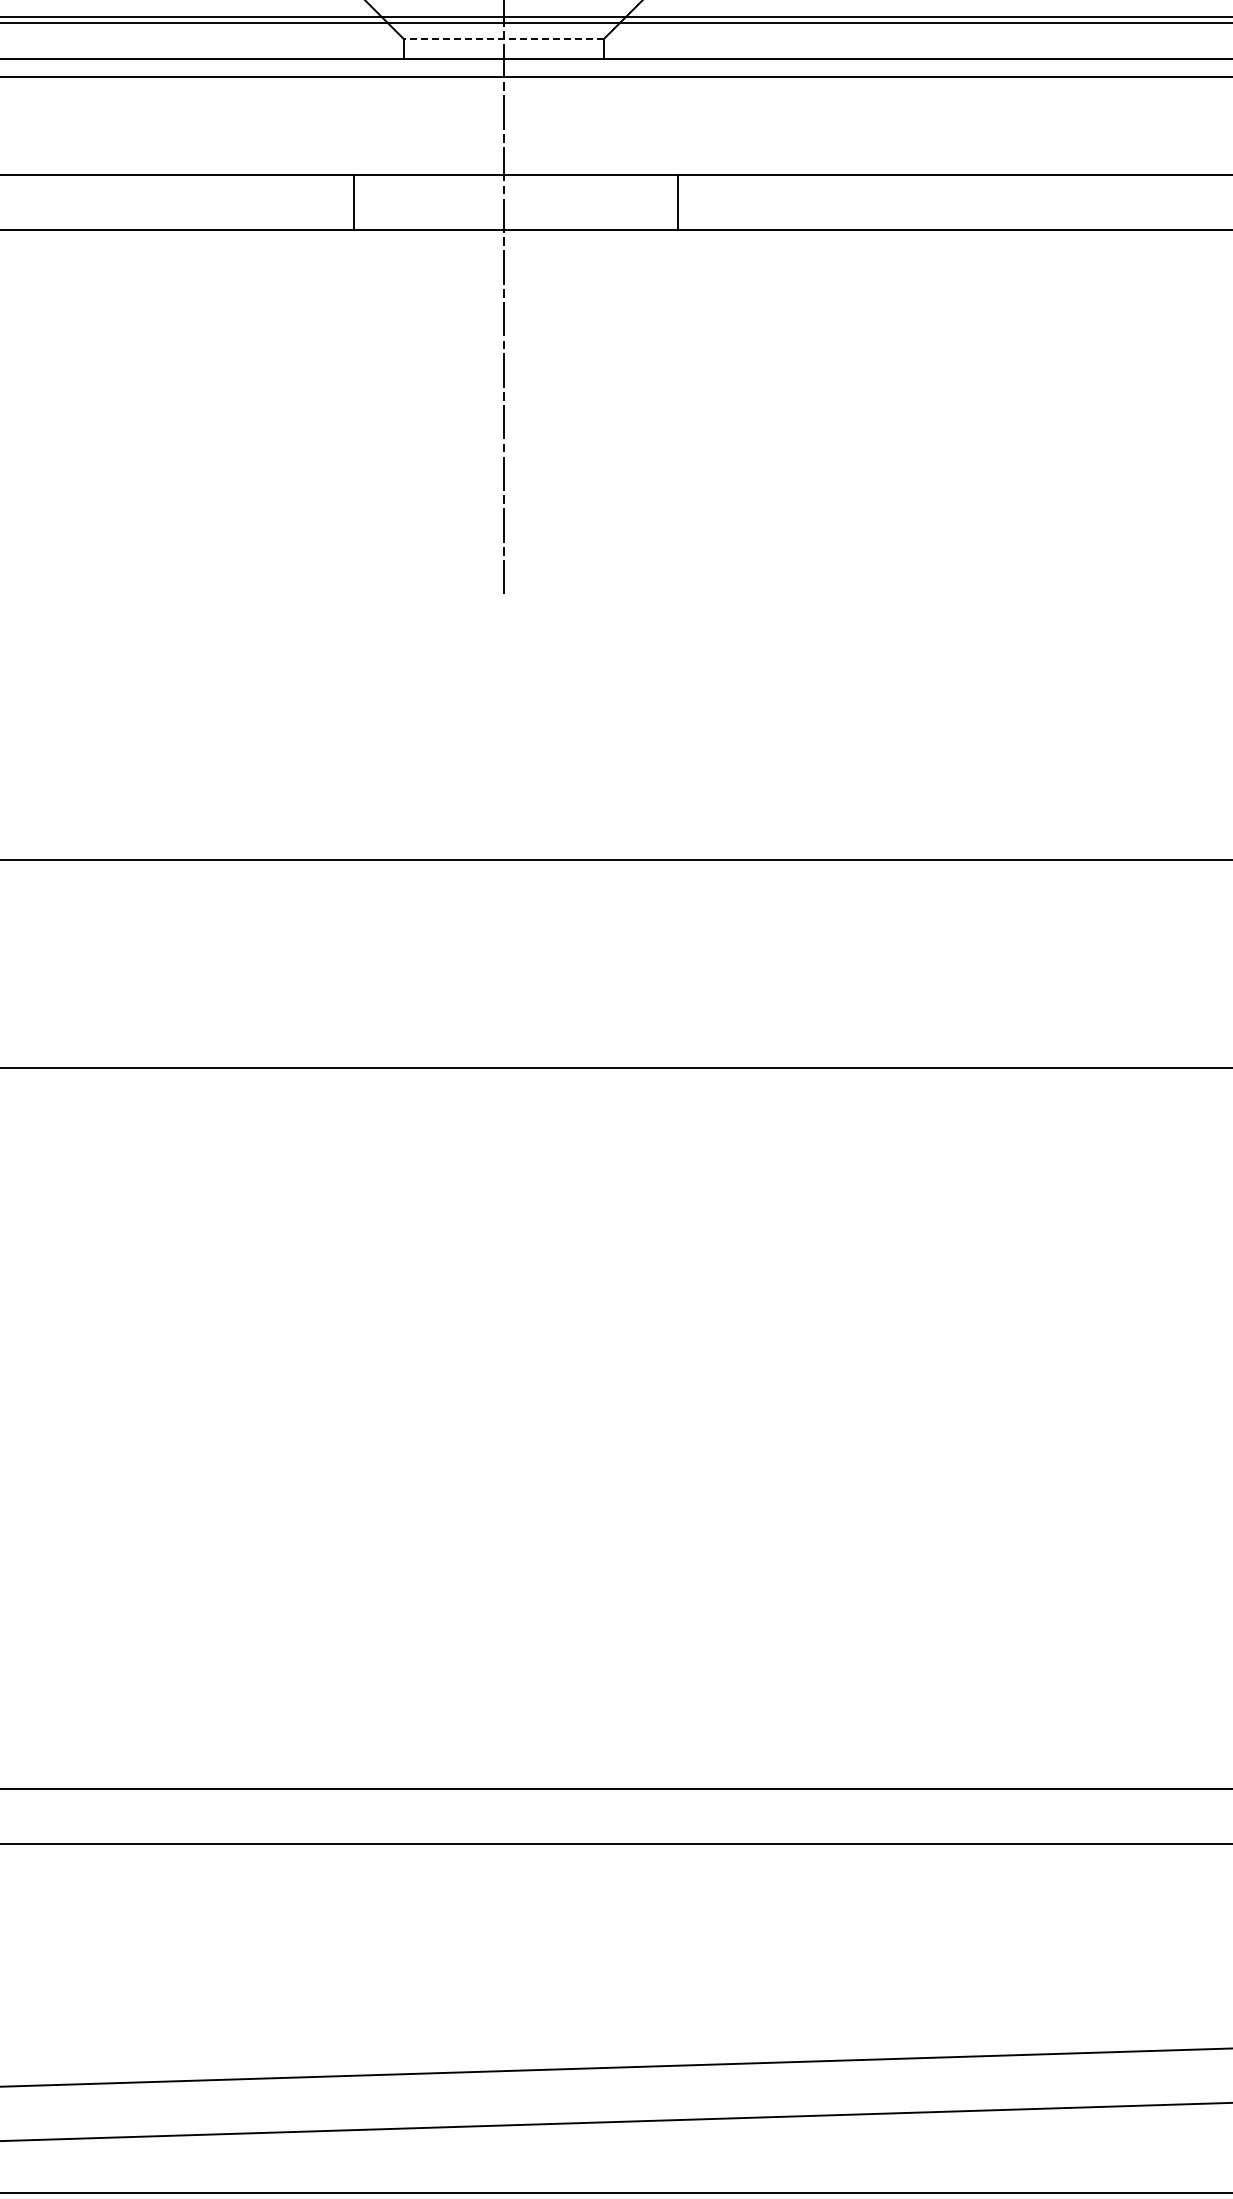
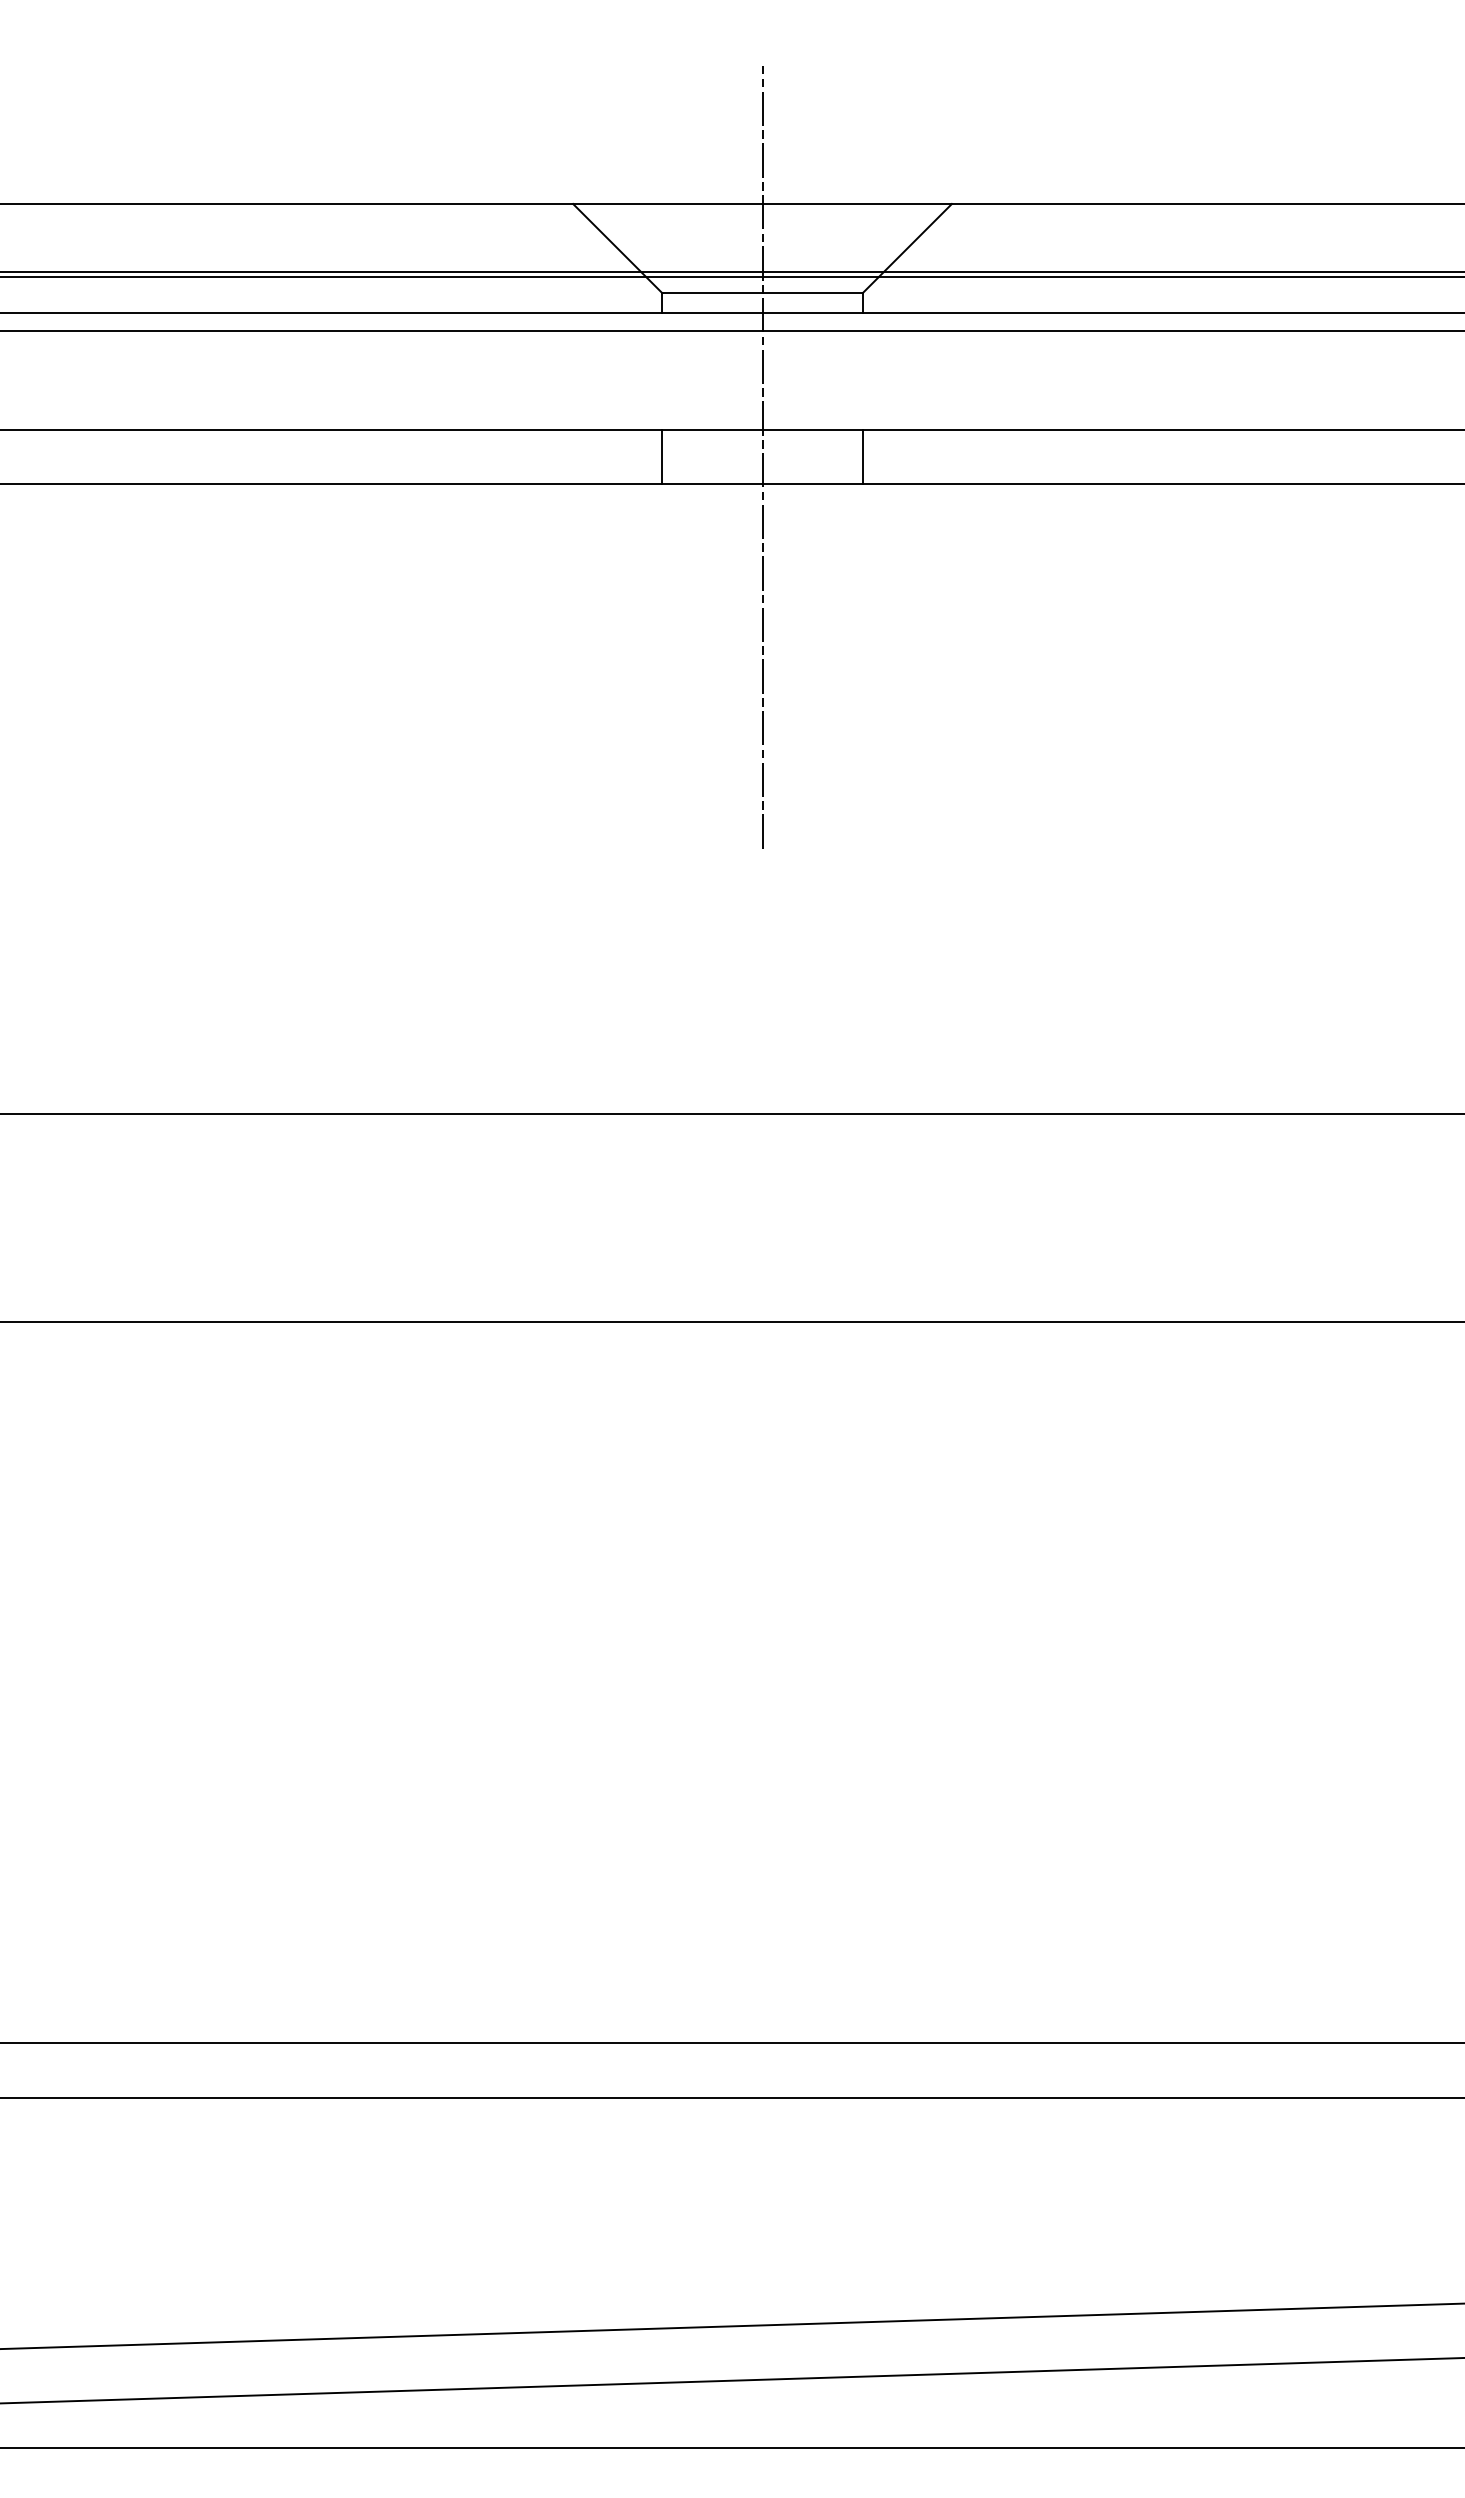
line: (503, 39) -> (762, 293), dashed -> solid
line: (353, 202) -> (662, 456), moved
line: (677, 202) -> (862, 456), moved

